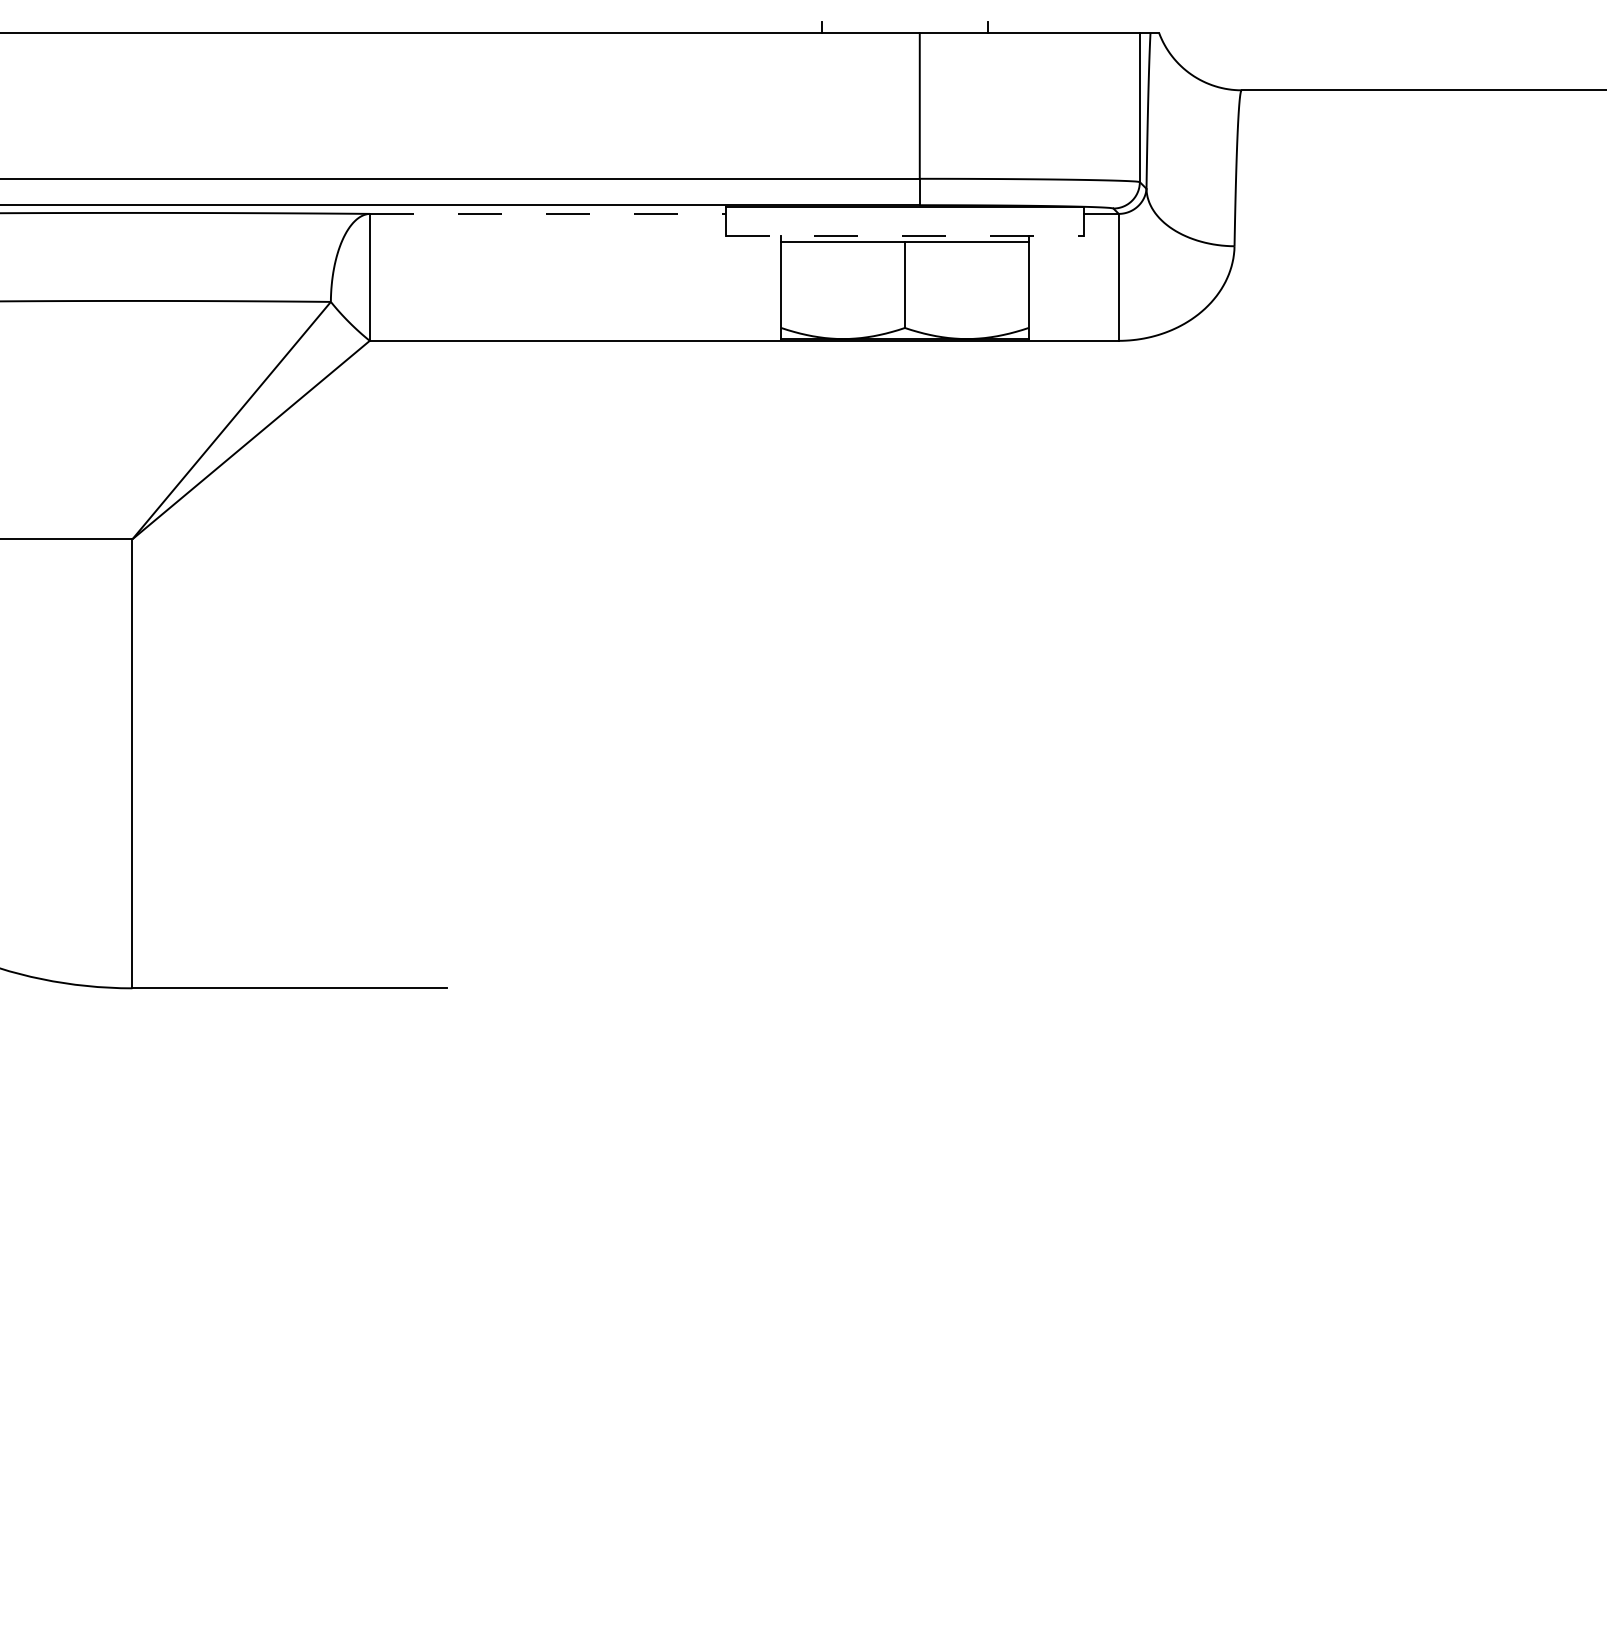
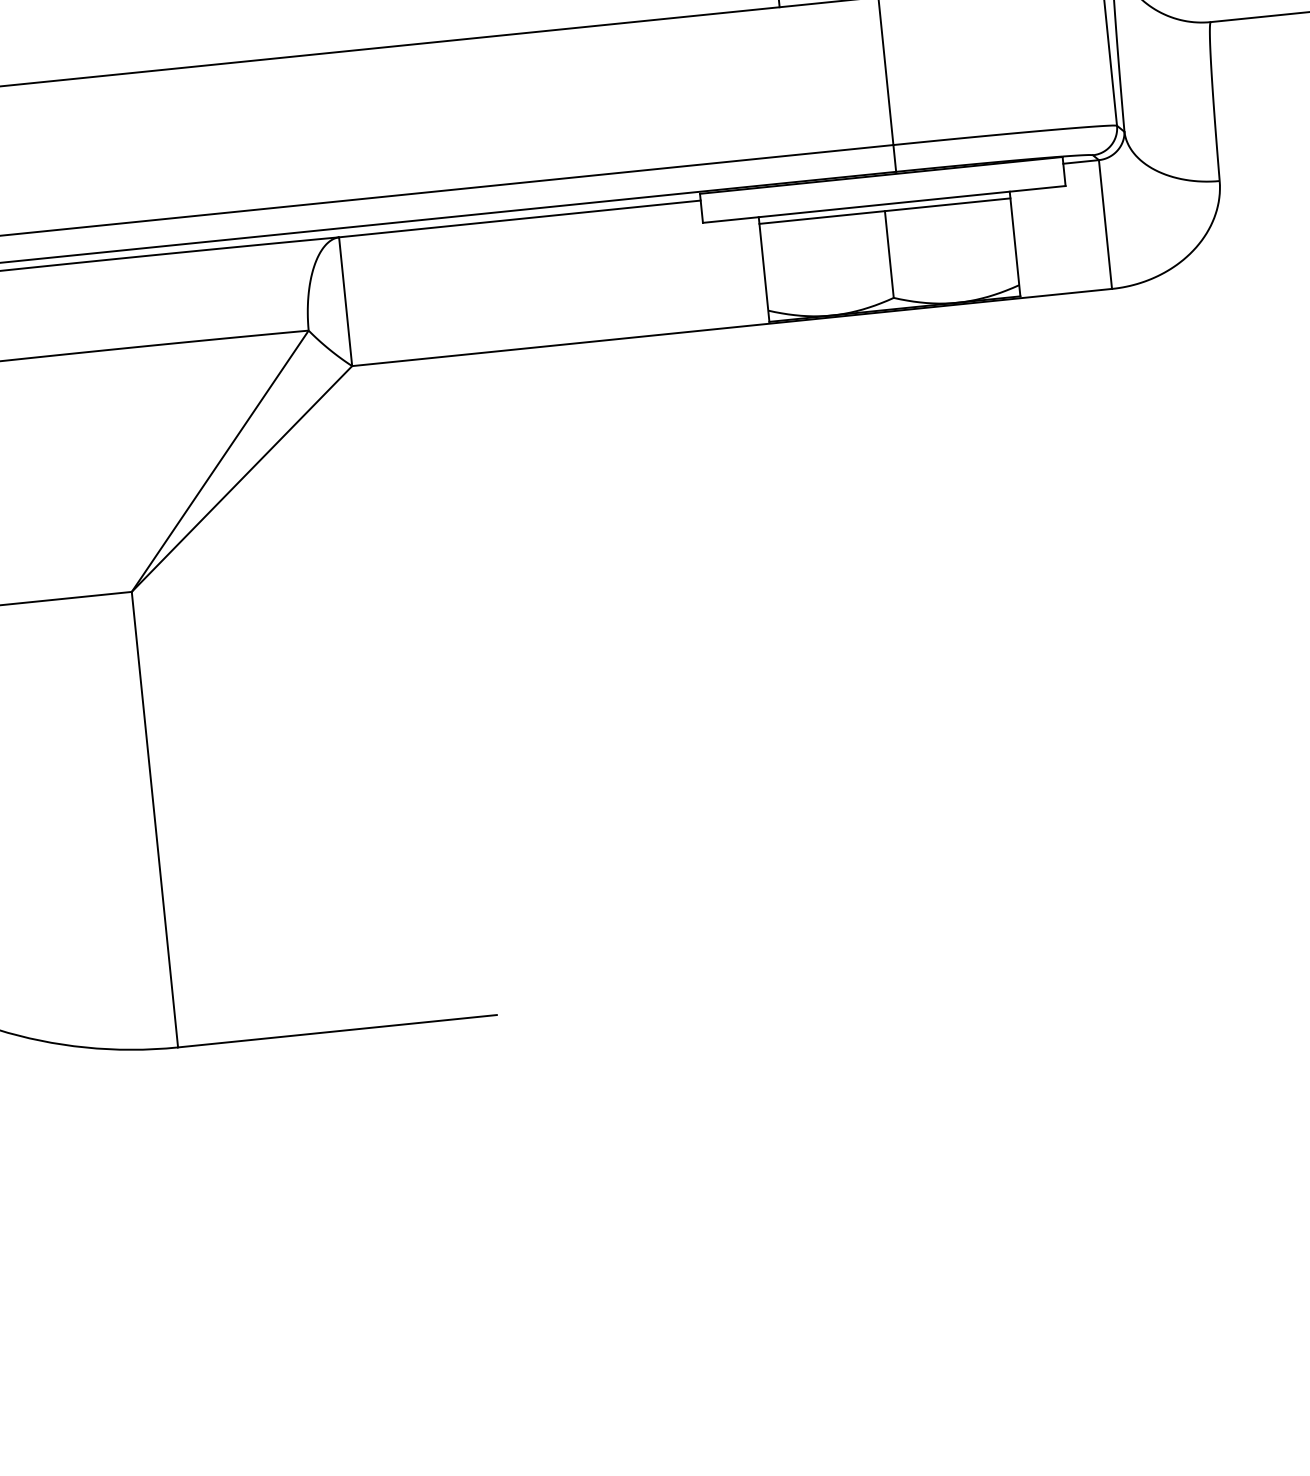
line: (548, 213) -> (520, 218), dashed -> solid
line: (904, 235) -> (883, 204), dashed -> solid

